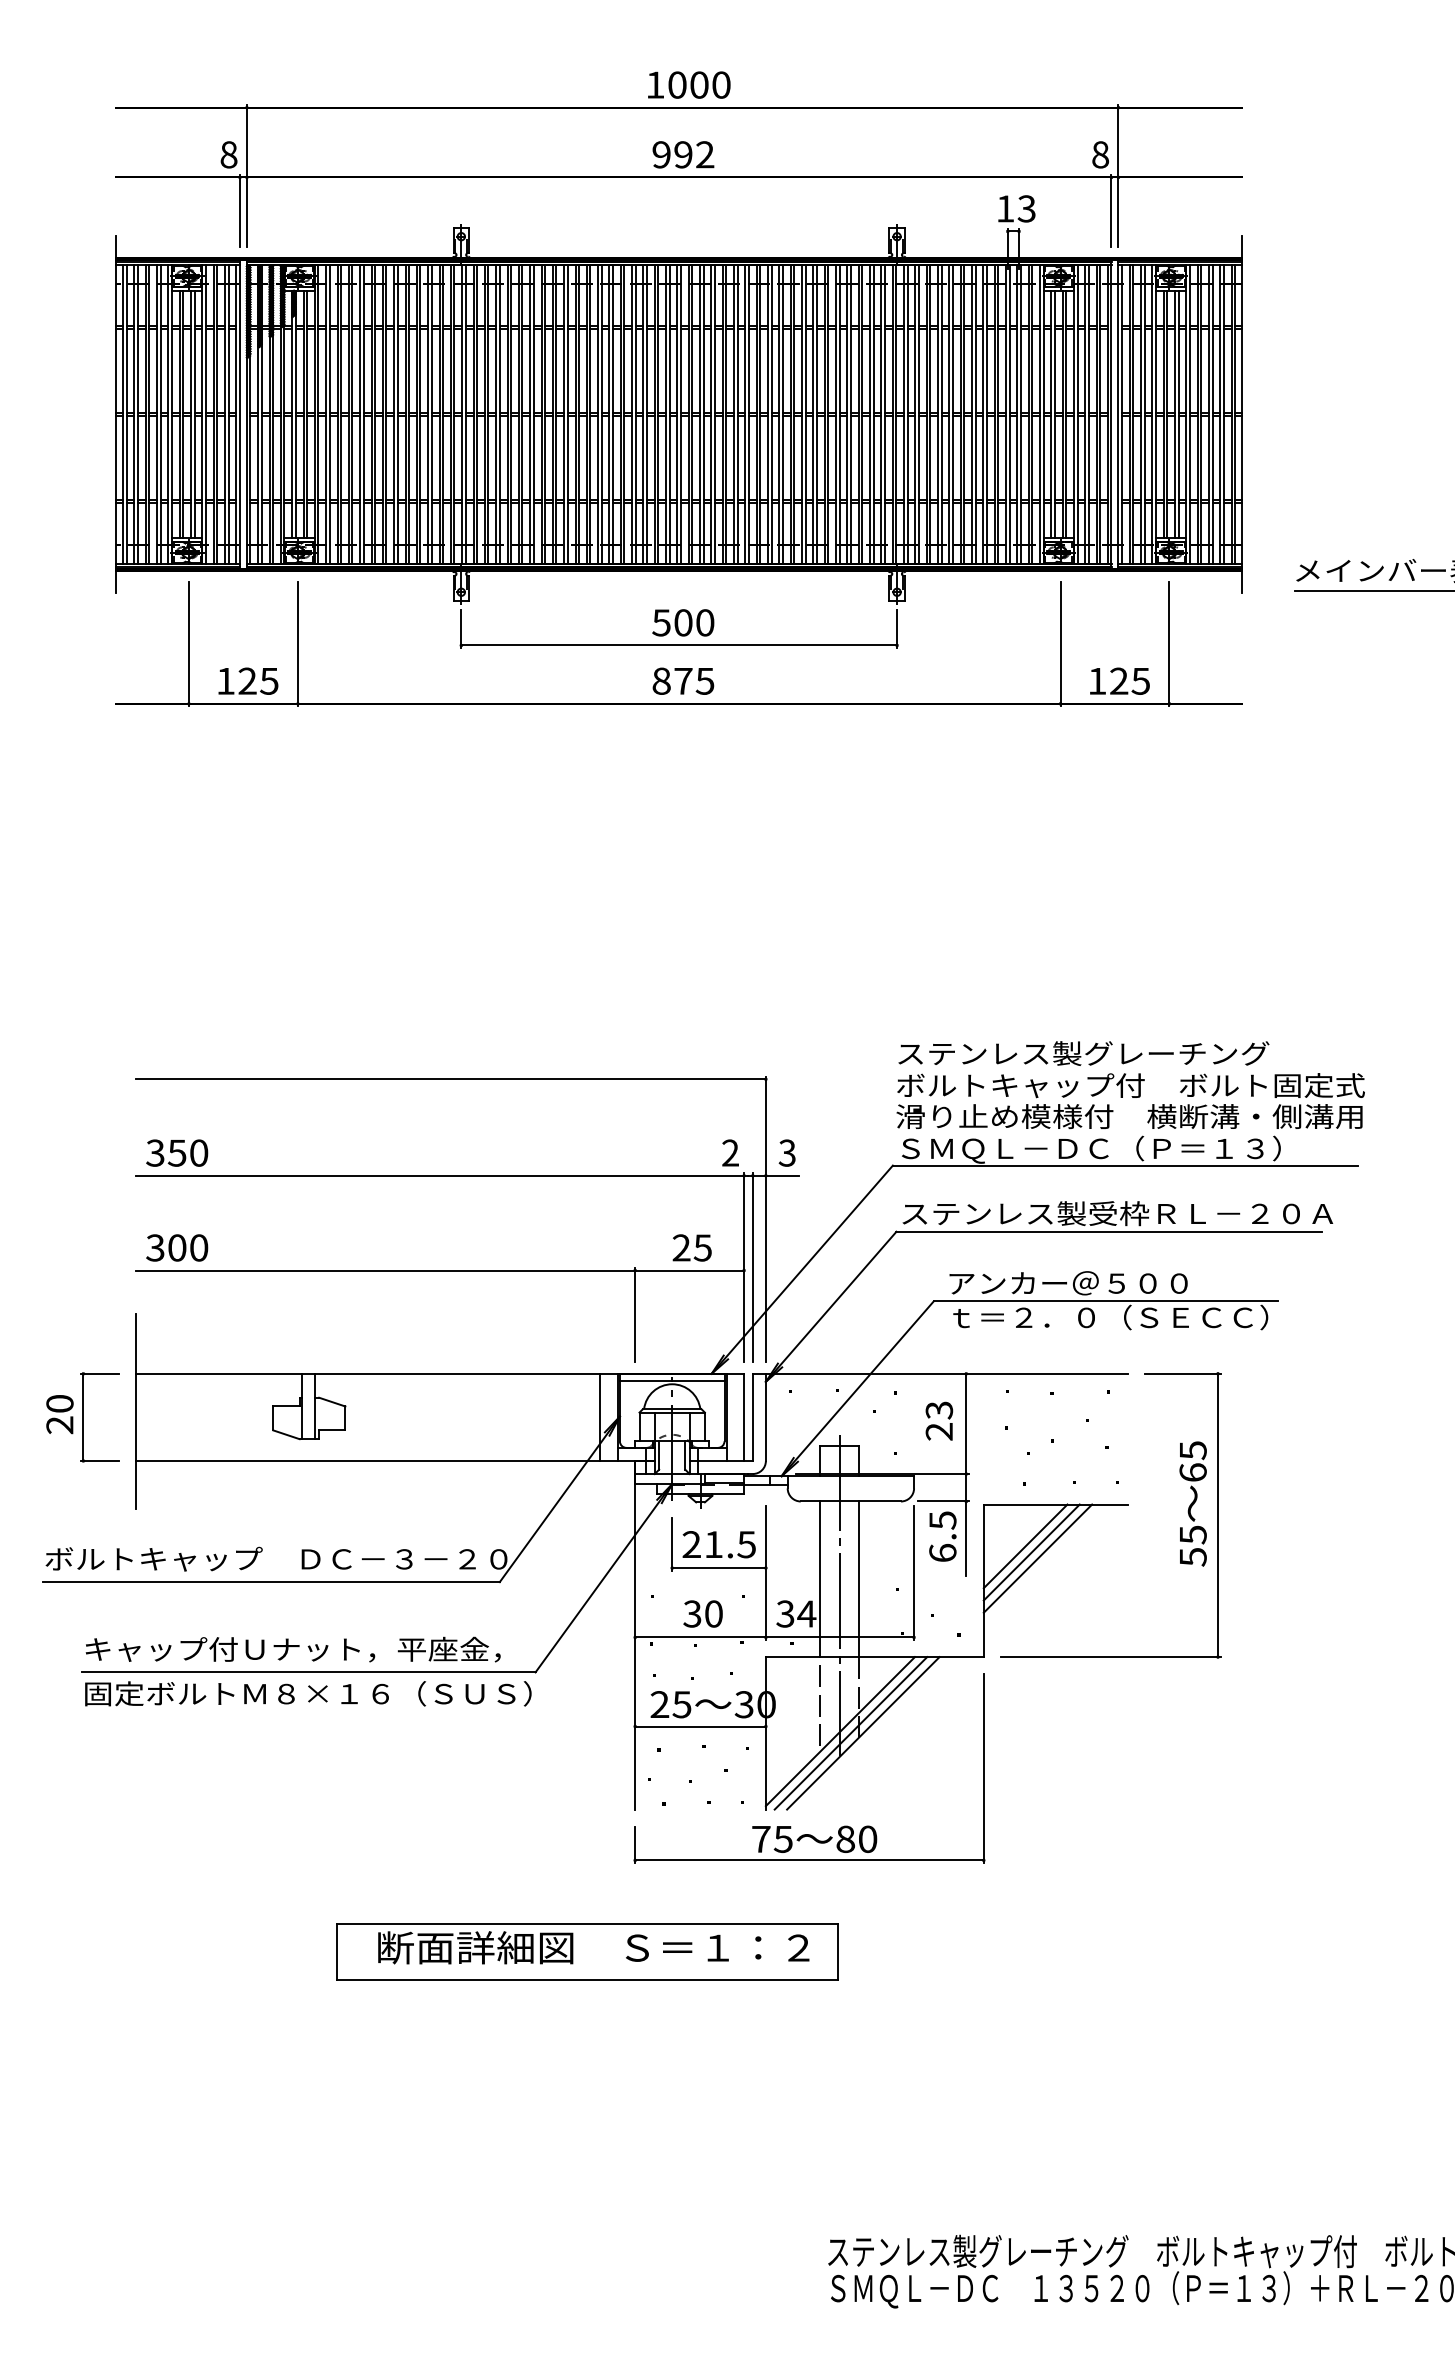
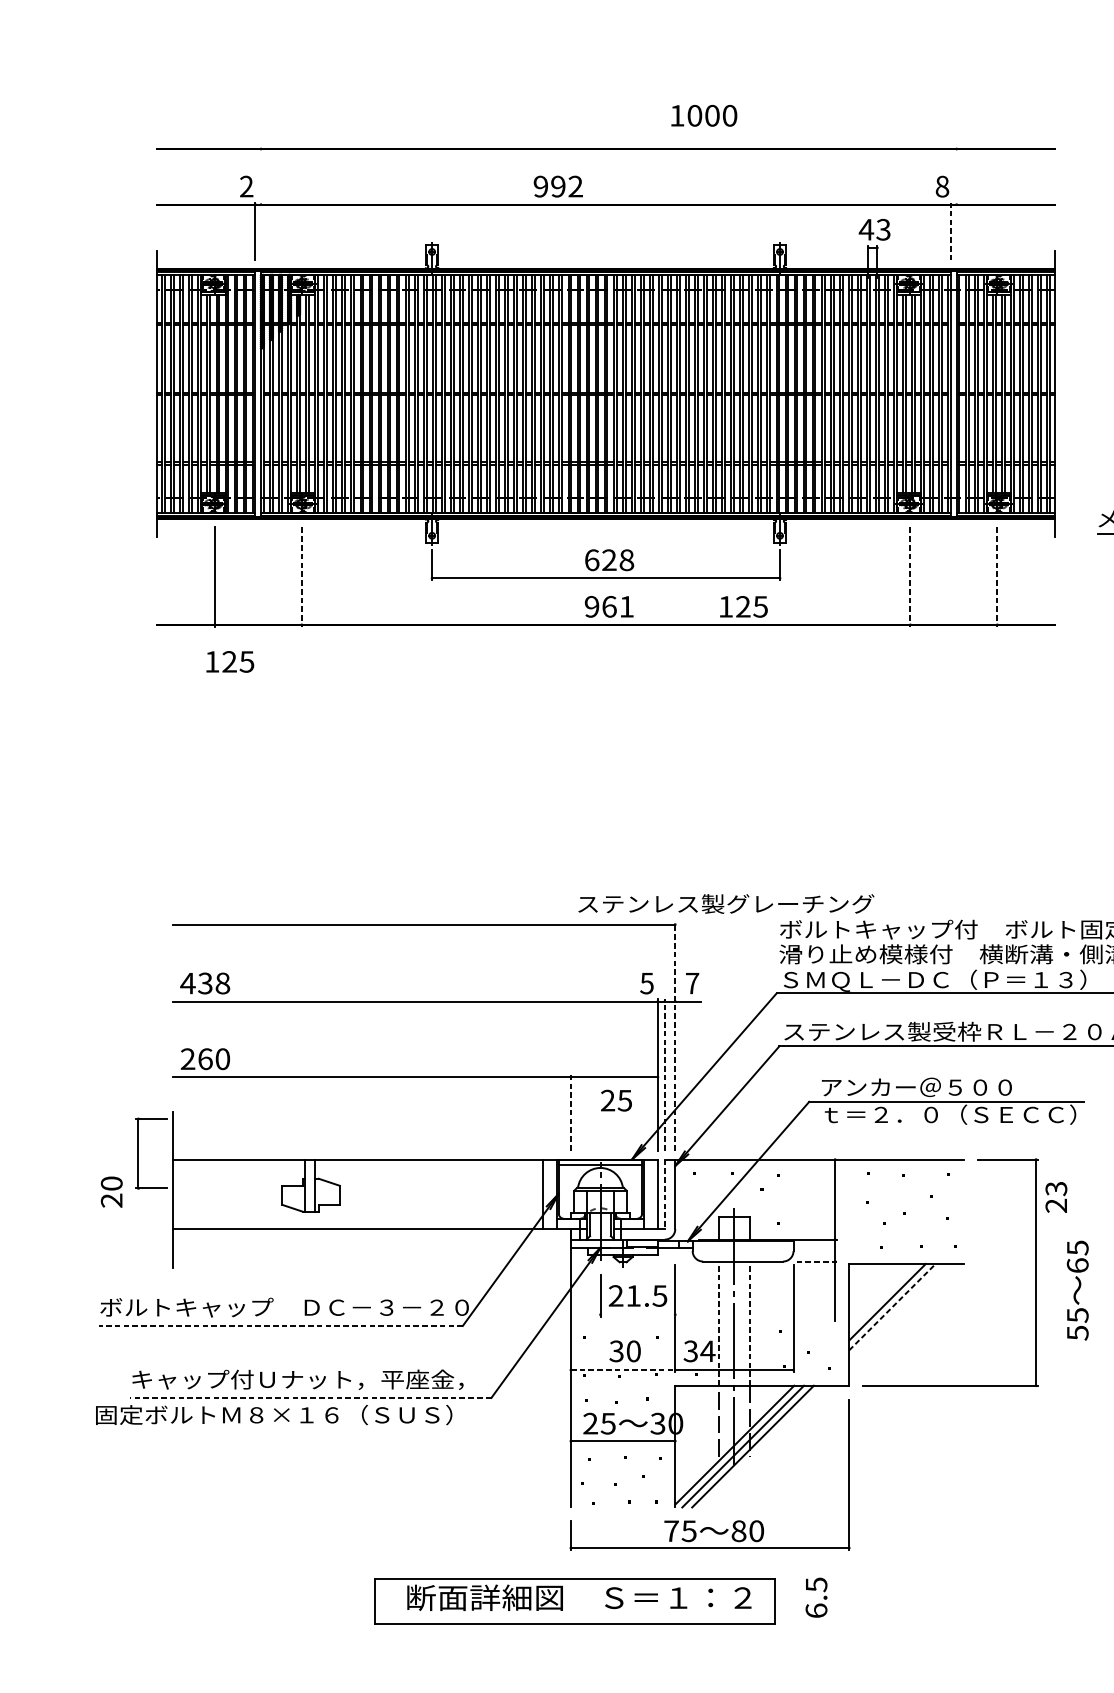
text: (689, 84) -> (704, 115), moved
text: (228, 154) -> (246, 186), 8 -> 2
text: (683, 154) -> (558, 186), moved
line: (246, 176) -> (260, 203), removed
line: (1118, 176) -> (956, 203), removed
text: (1005, 208) -> (866, 229), 13 -> 43
line: (1111, 210) -> (951, 231), solid -> dashed
text: (683, 622) -> (609, 559), 500 -> 628
line: (297, 644) -> (301, 577), solid -> dashed
line: (1060, 644) -> (910, 577), solid -> dashed
line: (1169, 644) -> (997, 577), solid -> dashed
text: (248, 680) -> (230, 661), moved
text: (683, 680) -> (609, 606), 875 -> 961
text: (1119, 680) -> (743, 606), moved
text: (1083, 1053) -> (726, 903), moved
text: (176, 1152) -> (204, 982), 350 -> 438
text: (729, 1152) -> (646, 982), 2 -> 5
text: (786, 1152) -> (691, 982), 3 -> 7
line: (765, 1219) -> (674, 1036), solid -> dashed
text: (166, 1247) -> (196, 1058), 300 -> 260
text: (691, 1247) -> (615, 1100), moved
line: (752, 1267) -> (664, 1074), solid -> dashed
line: (635, 1314) -> (571, 1112), solid -> dashed
part: (83, 1417) -> (138, 1153), moved
line: (752, 1417) -> (664, 1194), solid -> dashed
text: (939, 1420) -> (1056, 1196), moved
line: (943, 1501) -> (817, 1261), solid -> dashed
text: (1192, 1503) -> (1077, 1290), moved
text: (942, 1536) -> (816, 1597), moved
line: (1025, 1546) -> (882, 1297), removed
line: (1037, 1558) -> (892, 1307), solid -> dashed
line: (718, 1568) -> (637, 1315), removed
line: (820, 1579) -> (718, 1323), solid -> dashed
line: (859, 1579) -> (749, 1323), solid -> dashed
line: (271, 1582) -> (280, 1326), solid -> dashed
line: (701, 1637) -> (623, 1370), solid -> dashed
line: (308, 1672) -> (310, 1398), solid -> dashed
text: (308, 1693) -> (274, 1414), moved
part: (587, 1951) -> (574, 1600), moved

